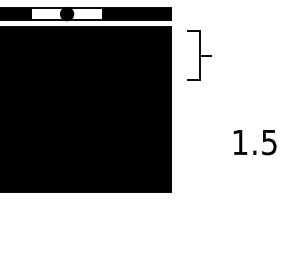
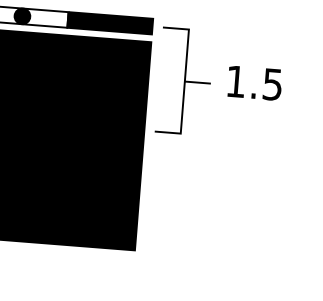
part: (199, 55) -> (184, 81), size x1.67
text: (254, 142) -> (254, 83), moved

